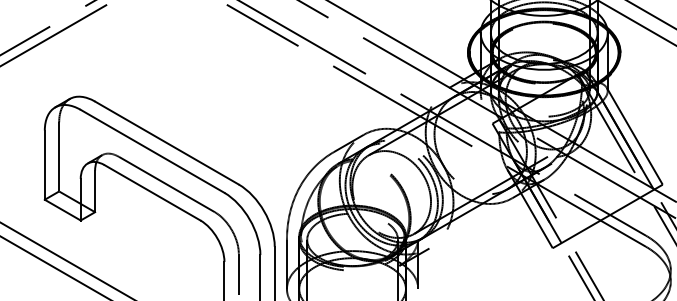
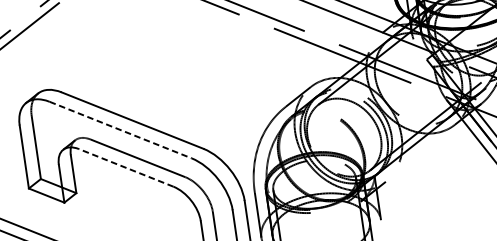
line: (152, 151) -> (120, 130), solid -> dashed
line: (152, 192) -> (126, 167), solid -> dashed

